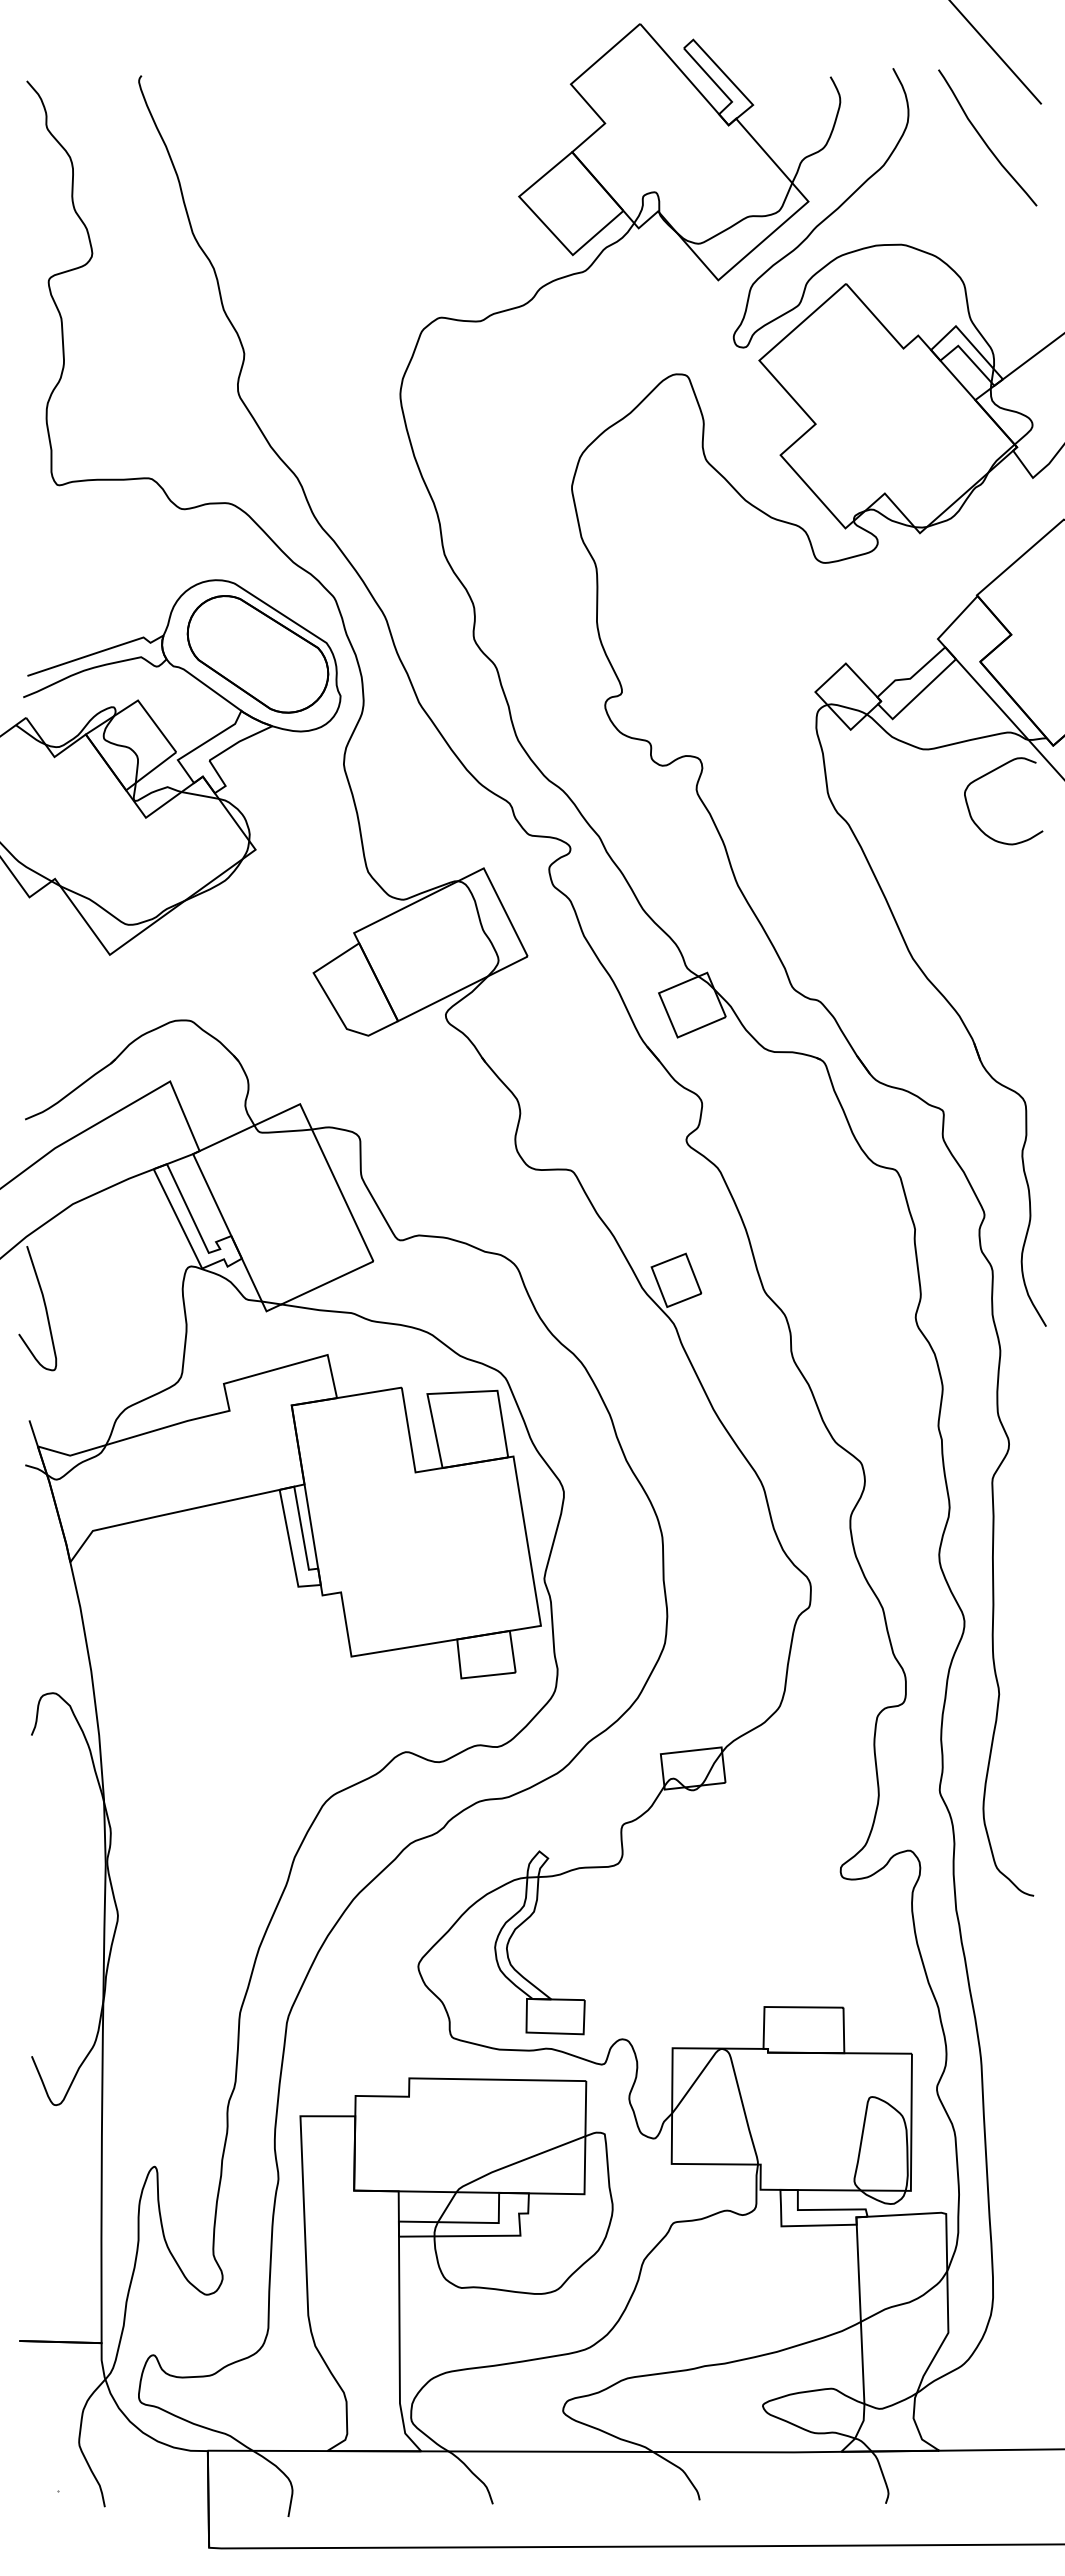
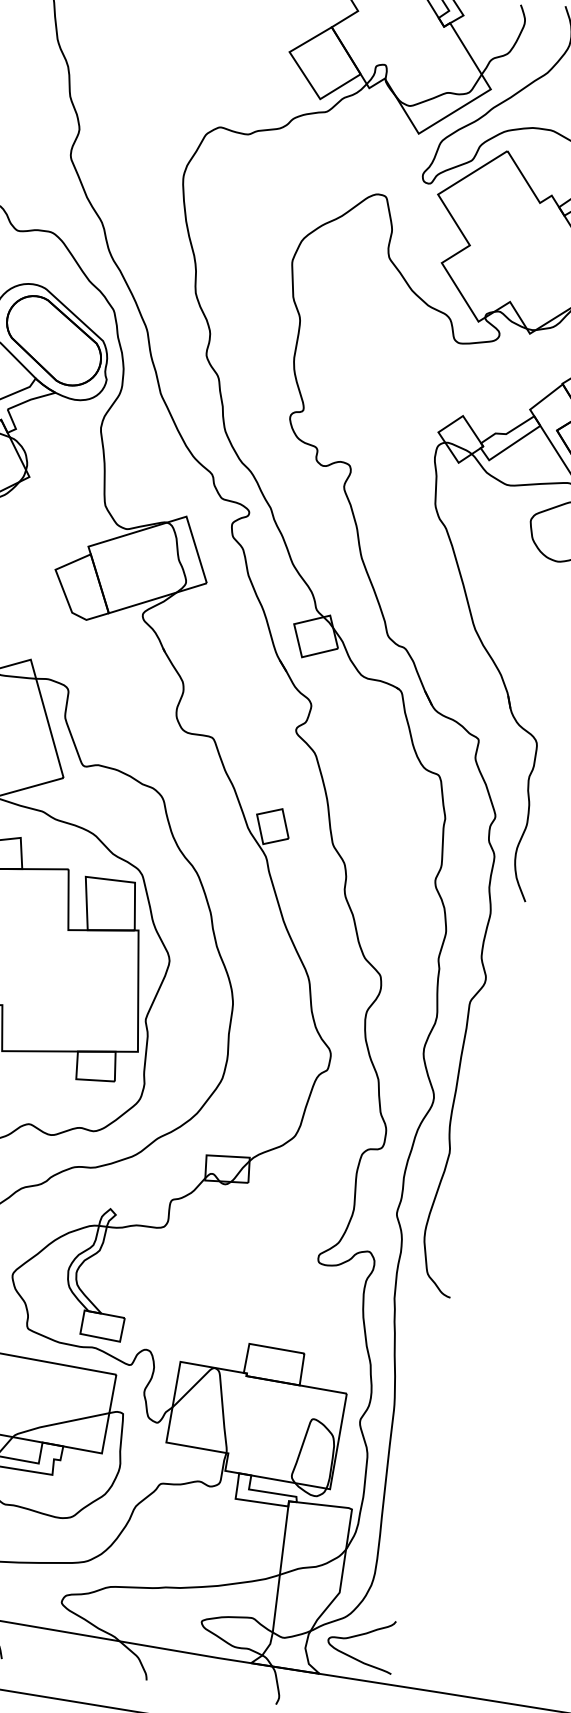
curve: (986, 2388) -> (359, 1635), added

